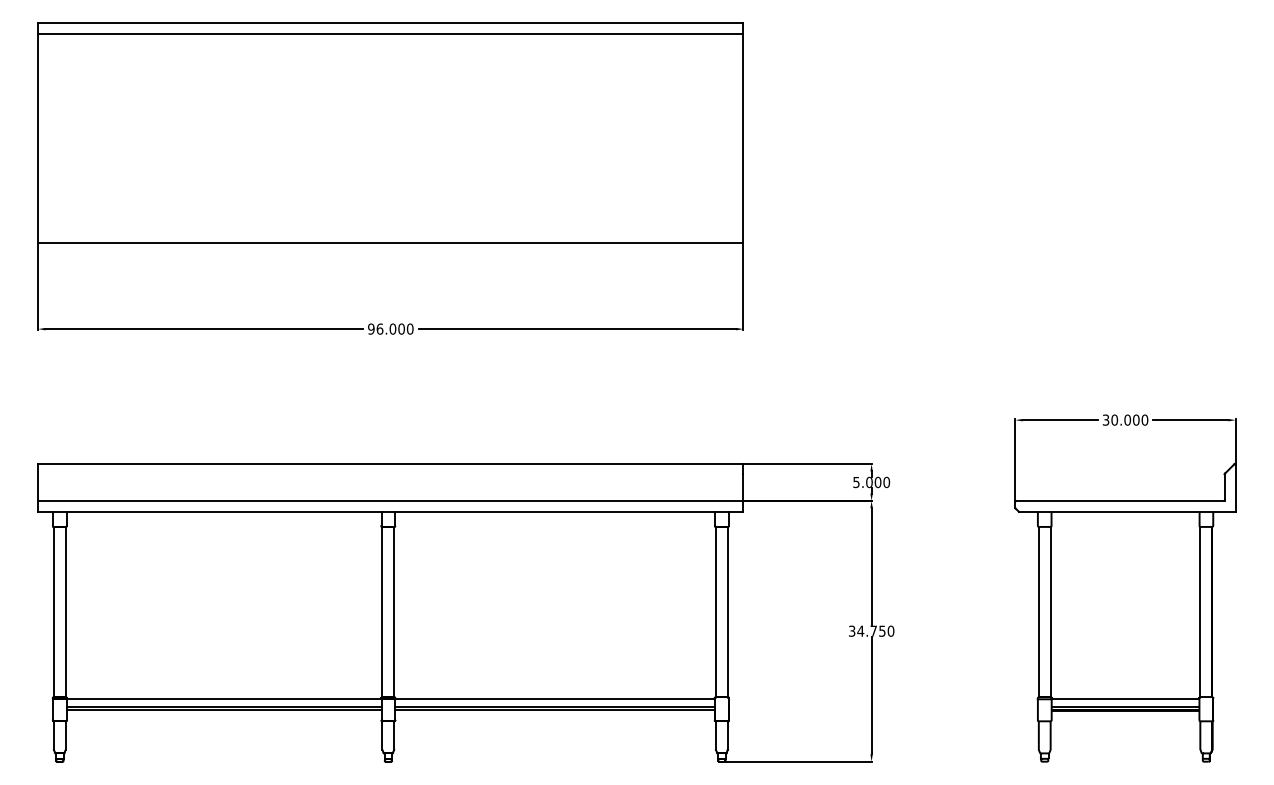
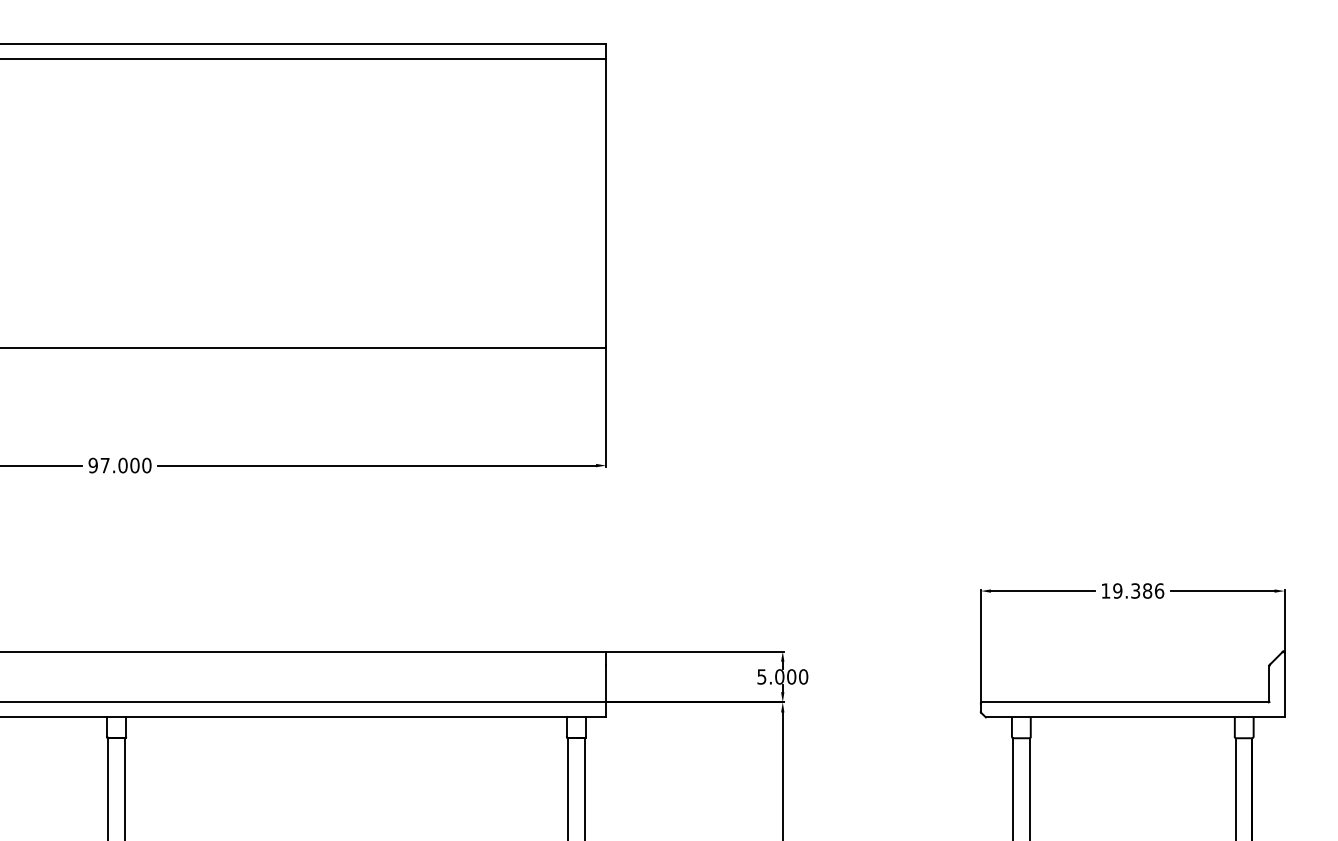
text: (379, 328) -> (104, 464), 96.000 -> 97.000
text: (1125, 419) -> (1132, 590), 30.000 -> 19.386

